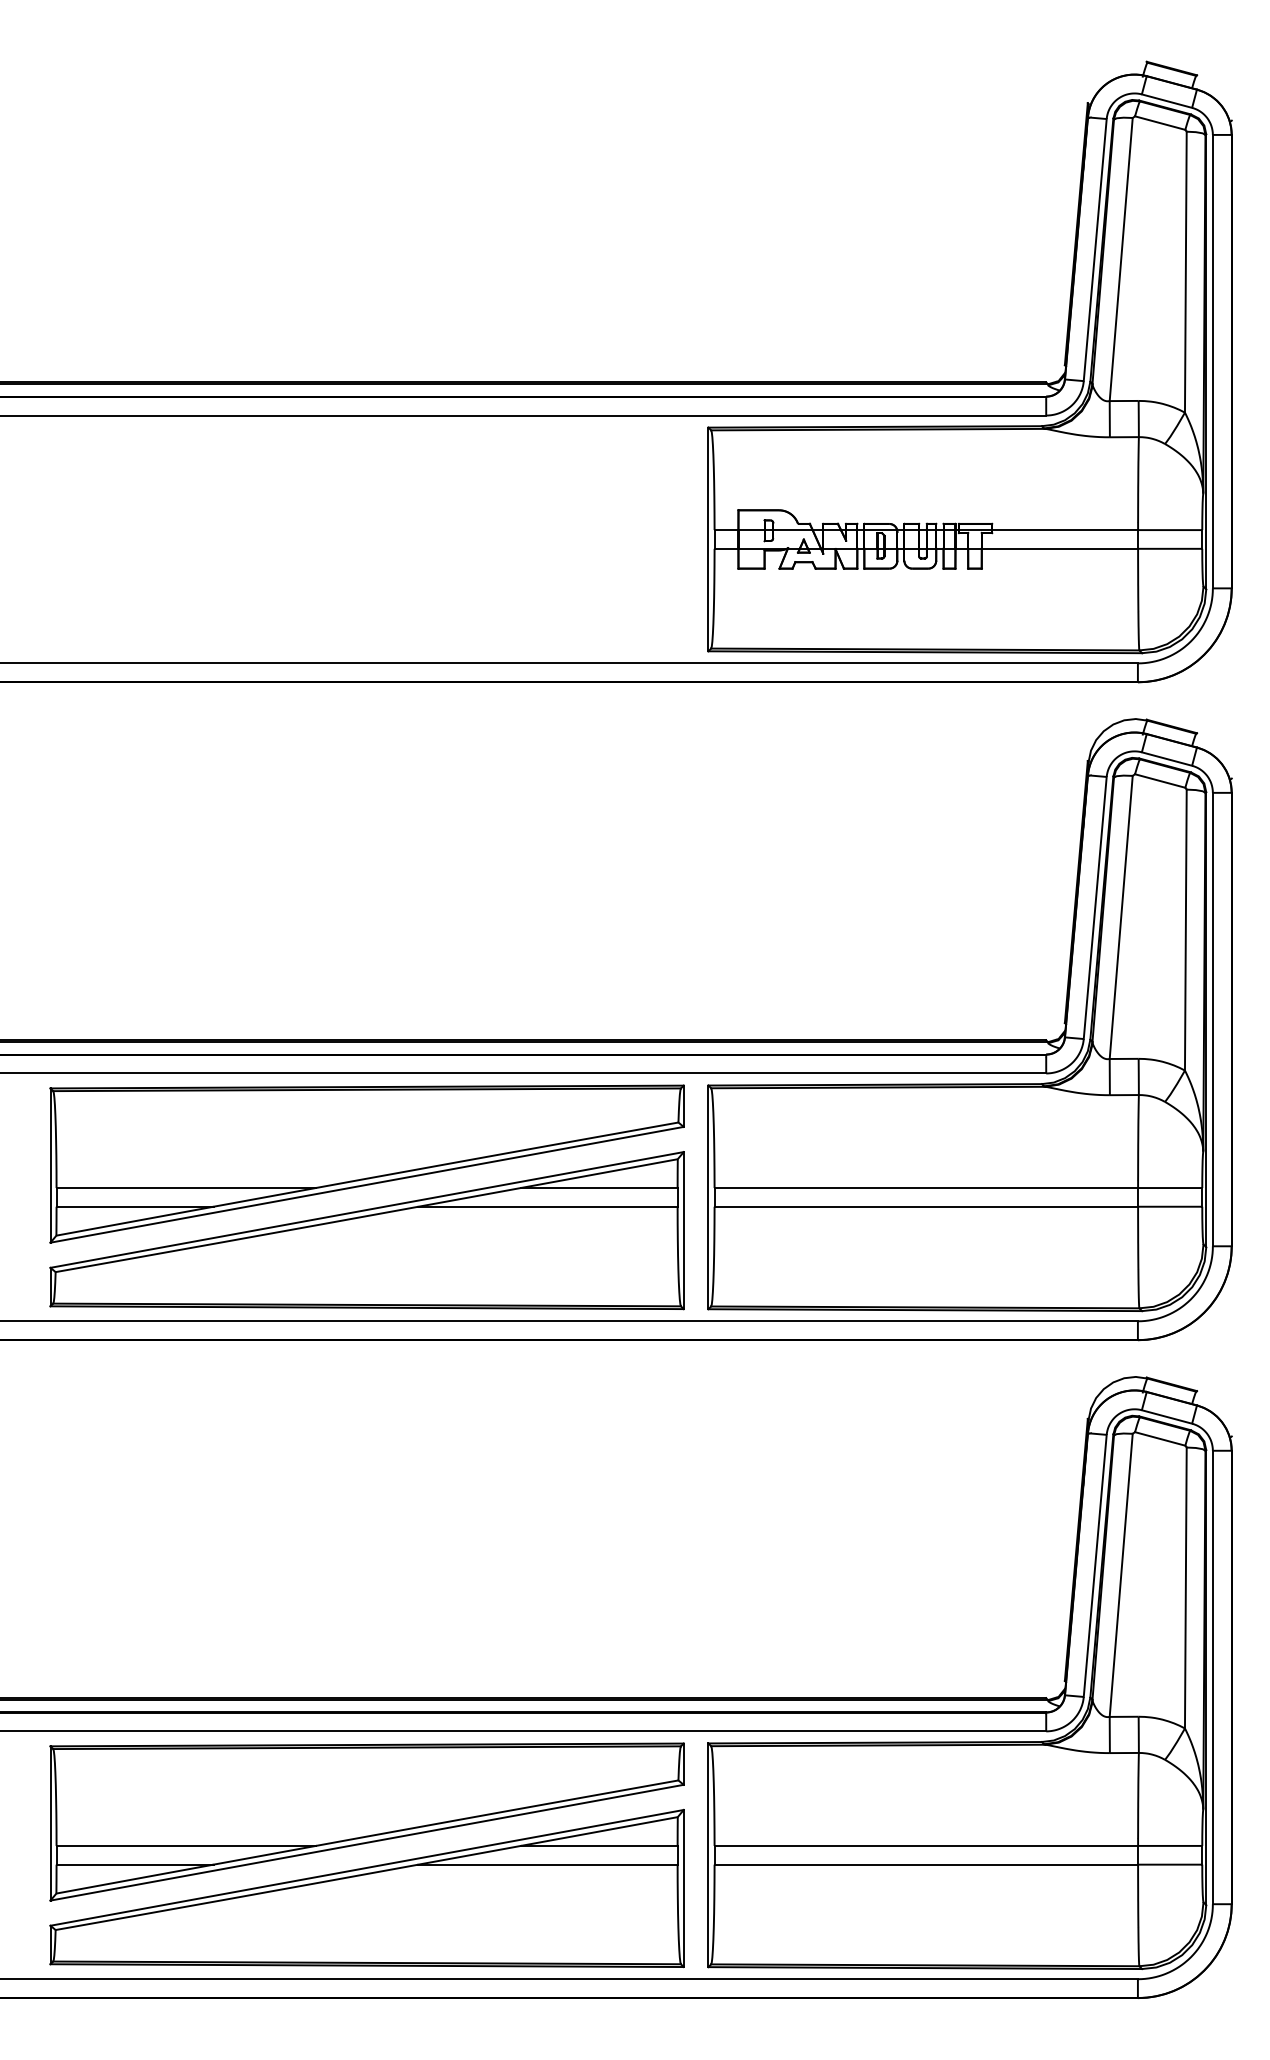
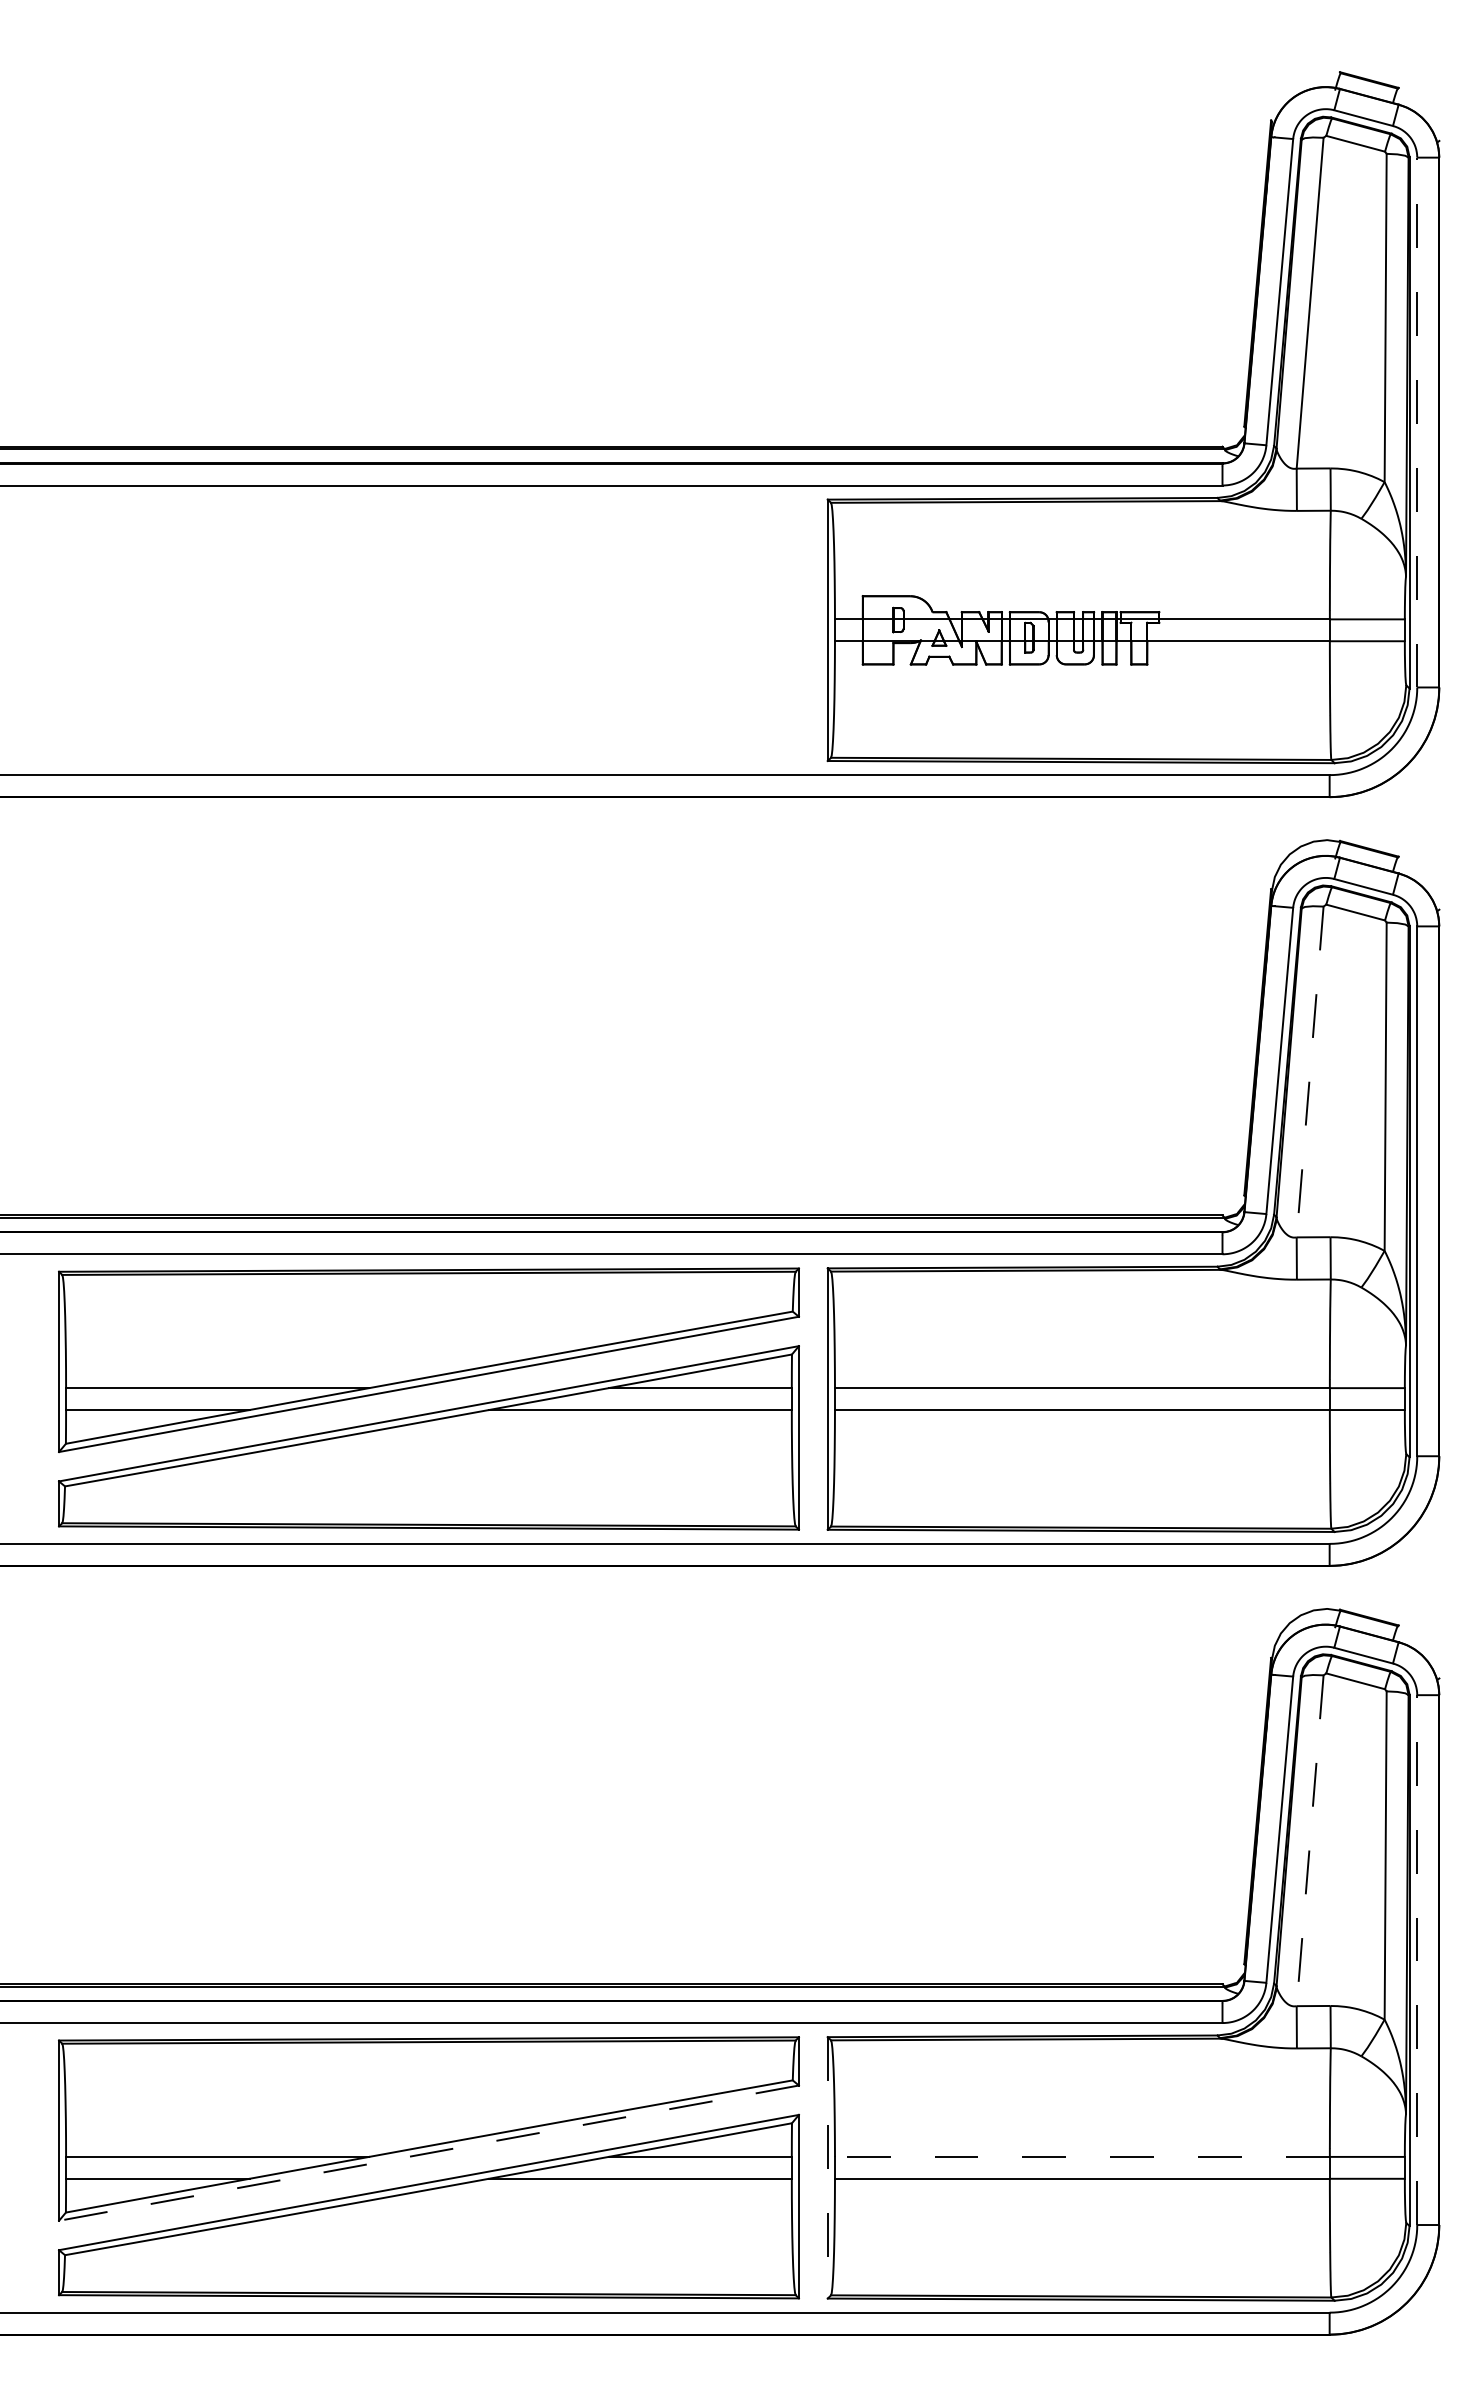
line: (1213, 361) -> (1417, 422), solid -> dashed
line: (1121, 917) -> (1310, 1071), solid -> dashed
line: (1121, 1575) -> (1310, 1840), solid -> dashed
line: (1213, 1677) -> (1417, 1960), solid -> dashed
line: (366, 1843) -> (428, 2153), solid -> dashed
line: (925, 1845) -> (1081, 2156), solid -> dashed
line: (708, 1854) -> (827, 2167), solid -> dashed

